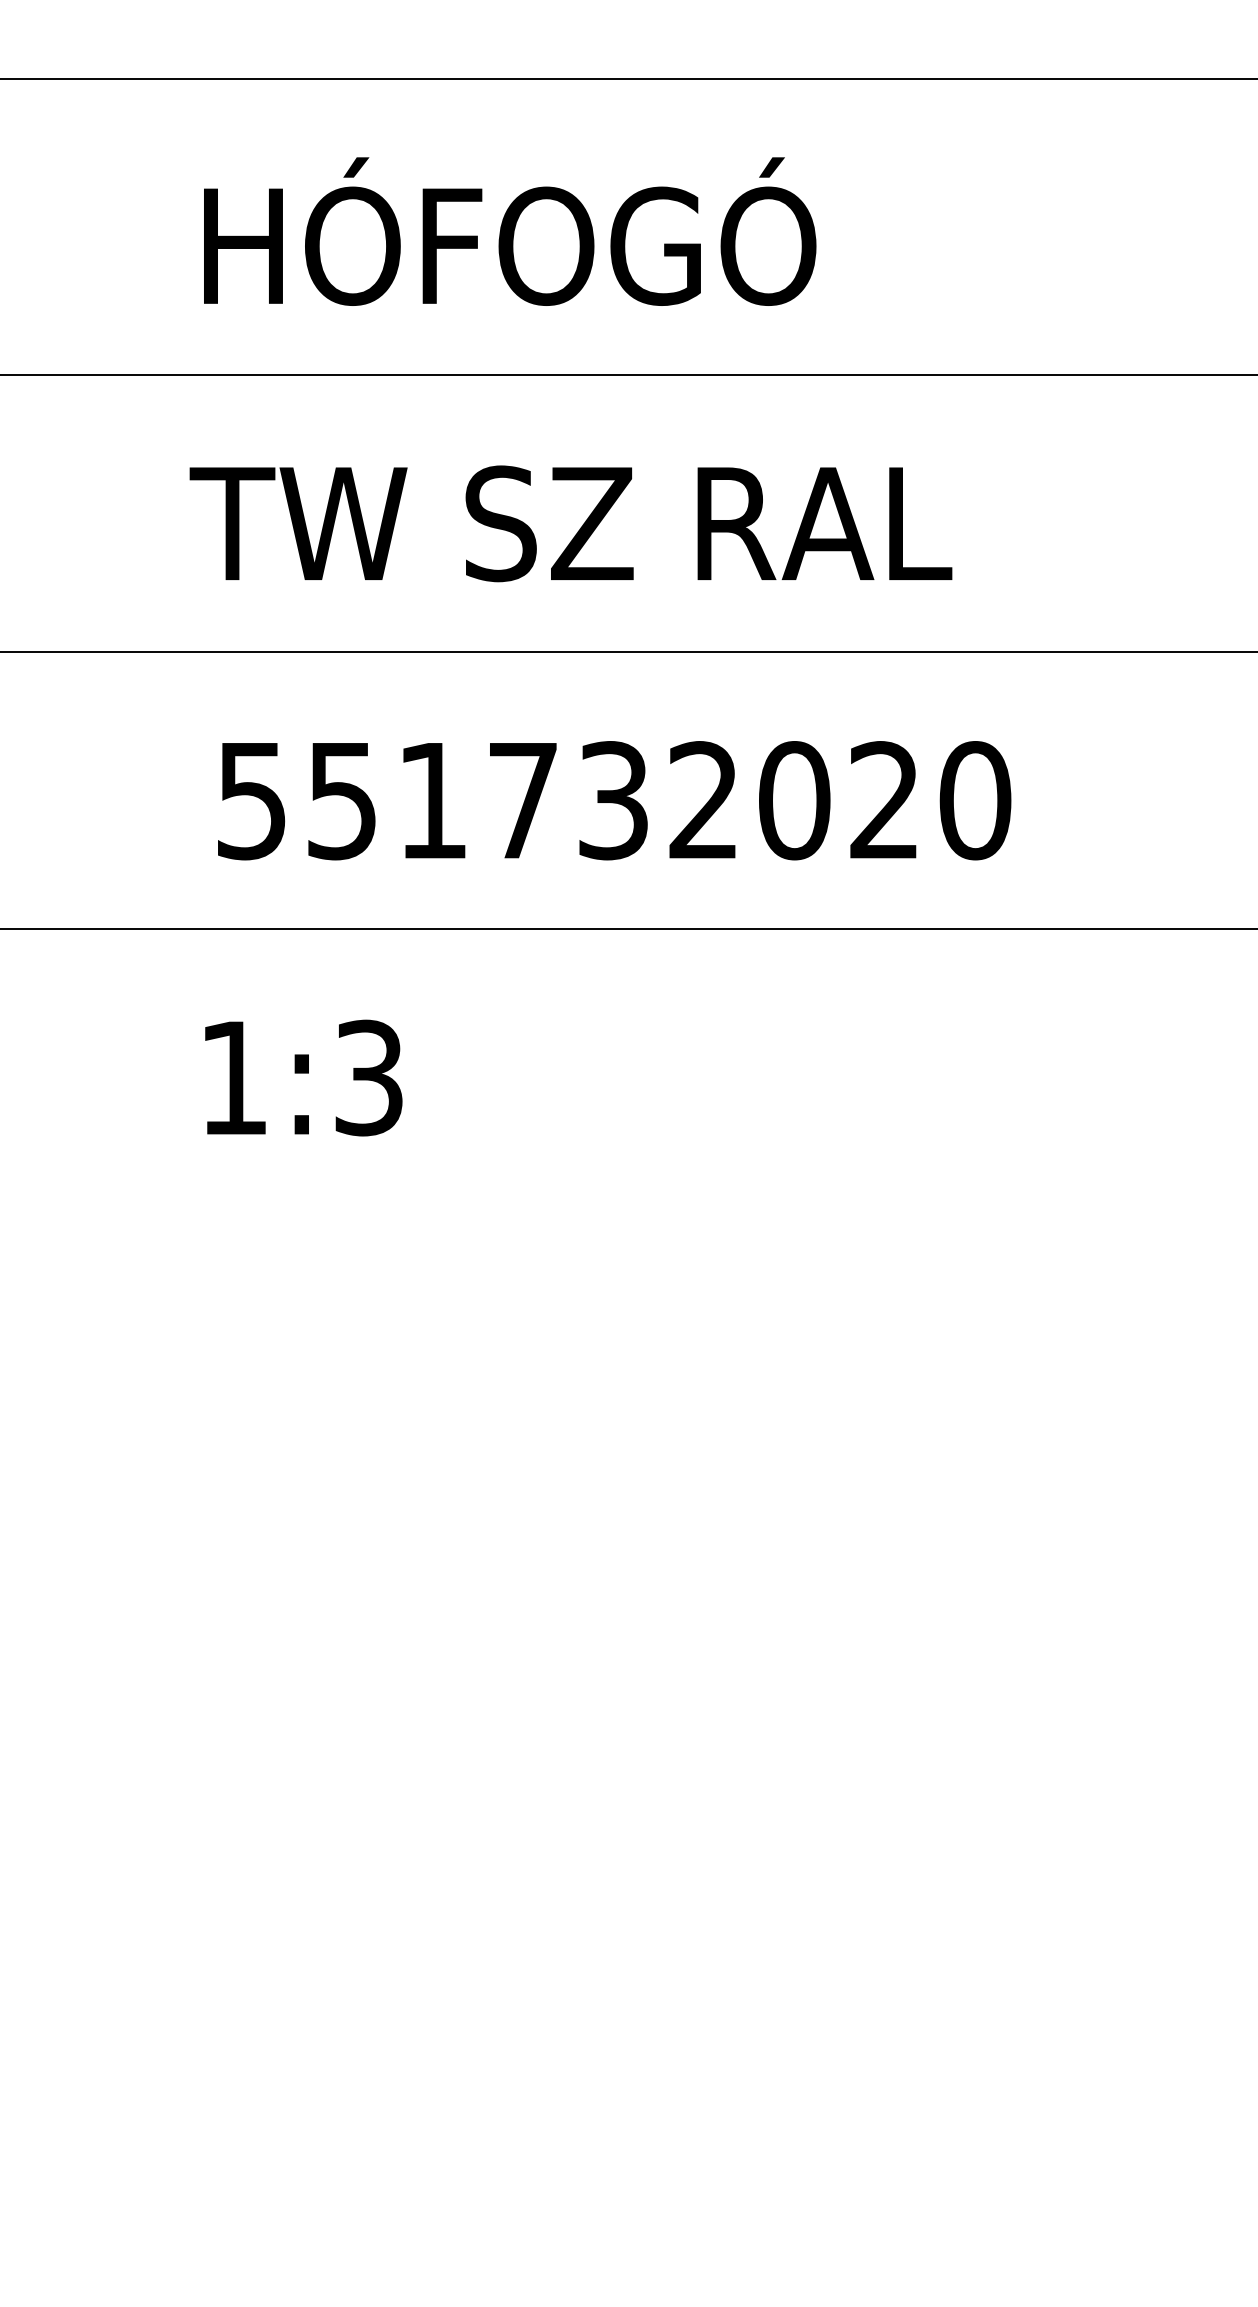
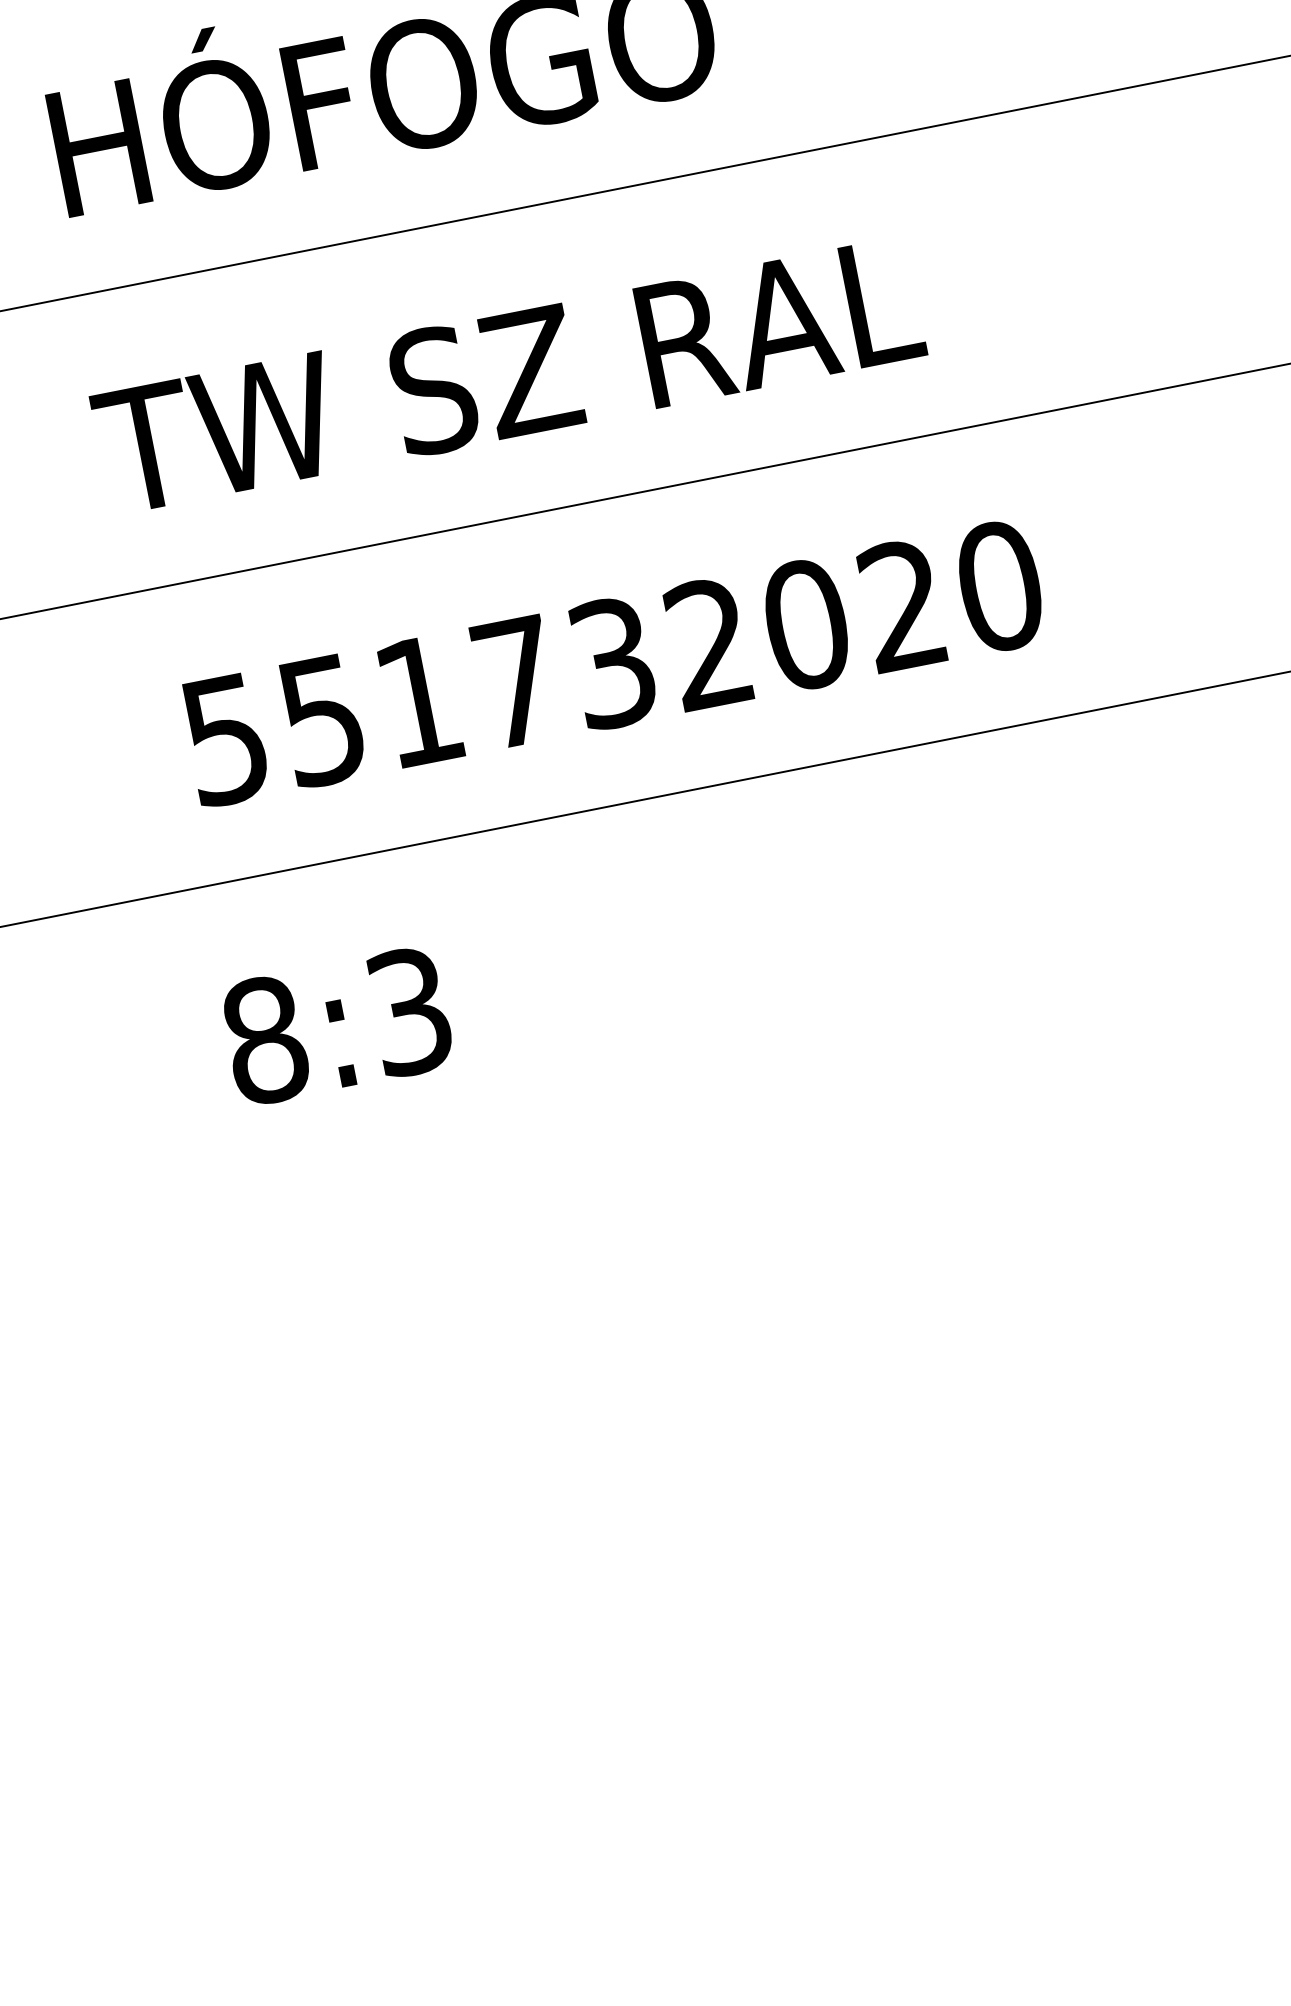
text: (233, 1077) -> (264, 1039), 1:3 -> 8:3

